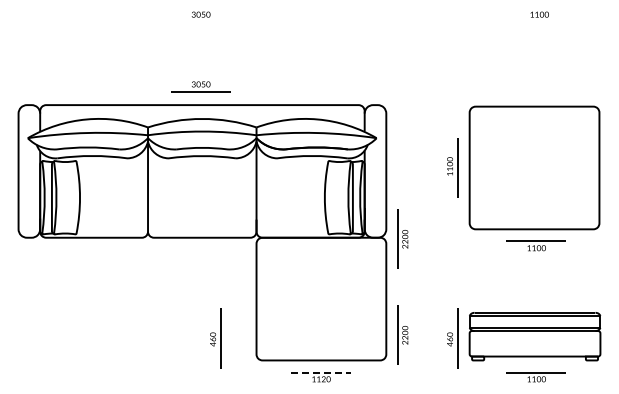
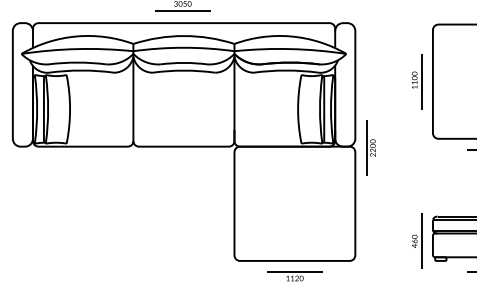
part: (402, 334) -> (370, 236), removed
part: (215, 338) -> (196, 240), removed
line: (321, 372) -> (294, 272), dashed -> solid

